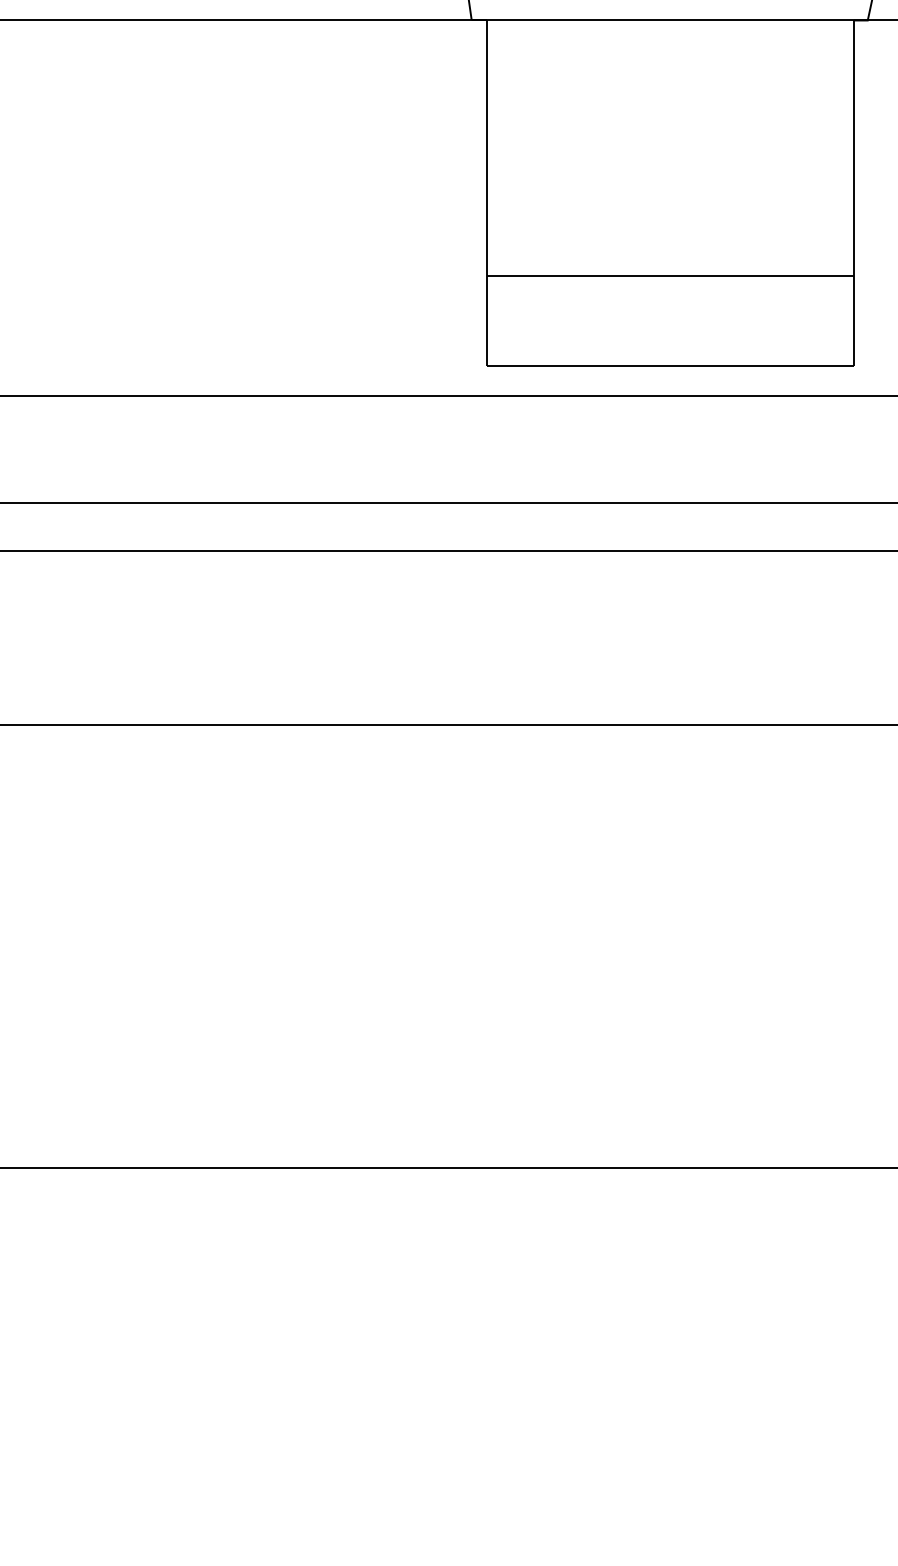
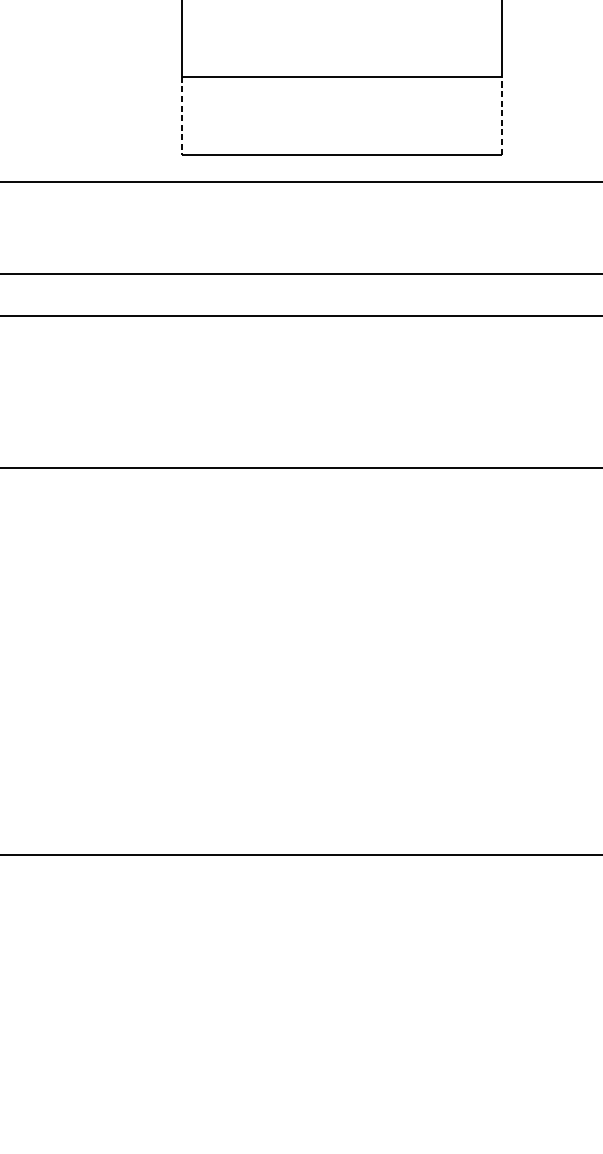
line: (487, 320) -> (182, 115), solid -> dashed
line: (853, 320) -> (501, 115), solid -> dashed

